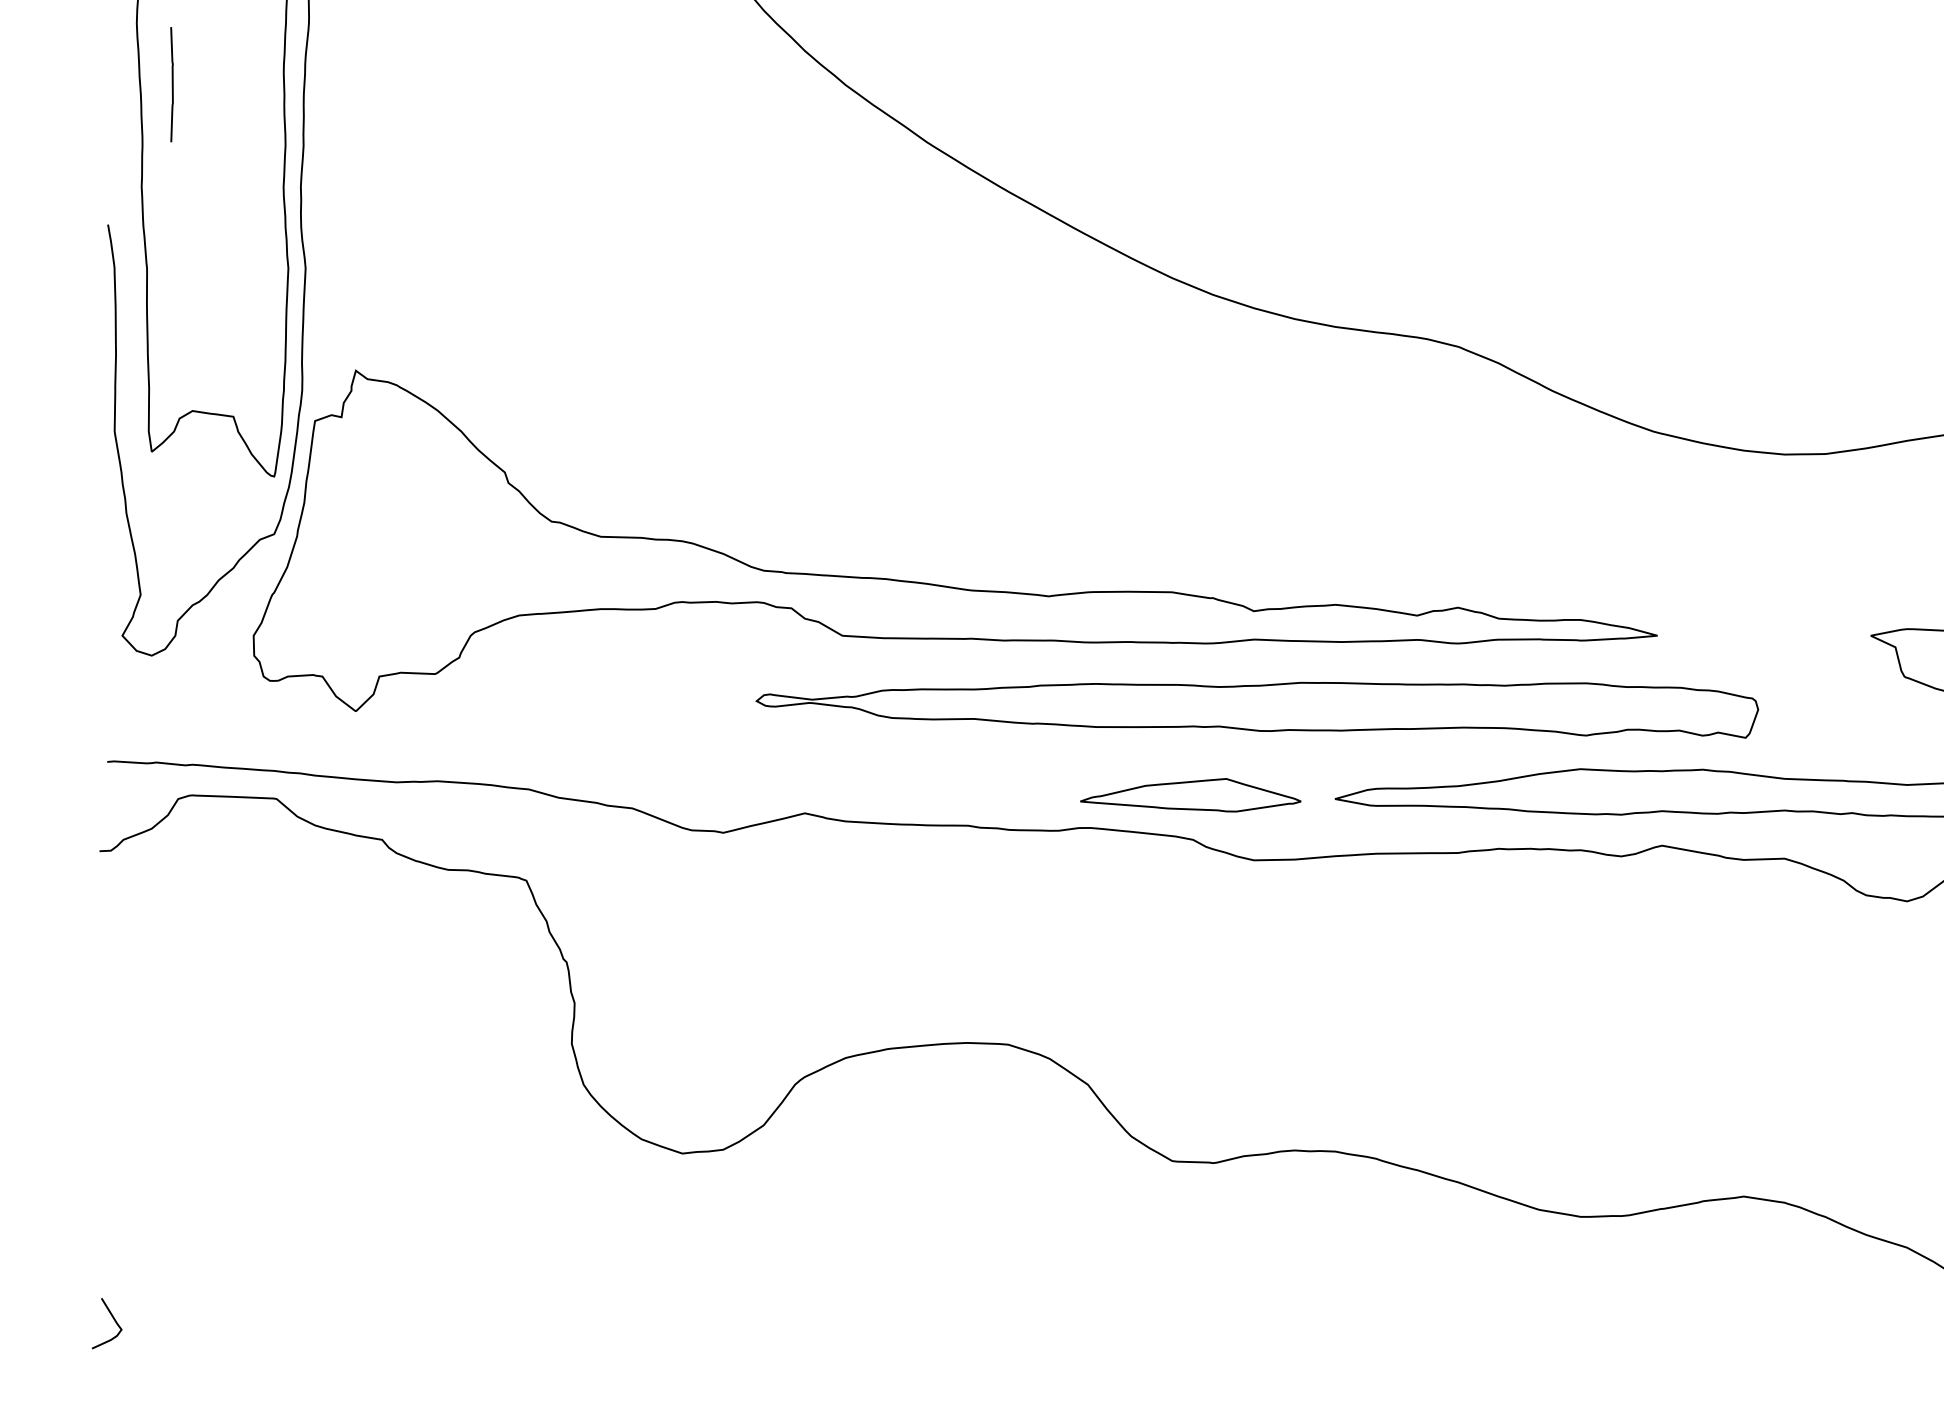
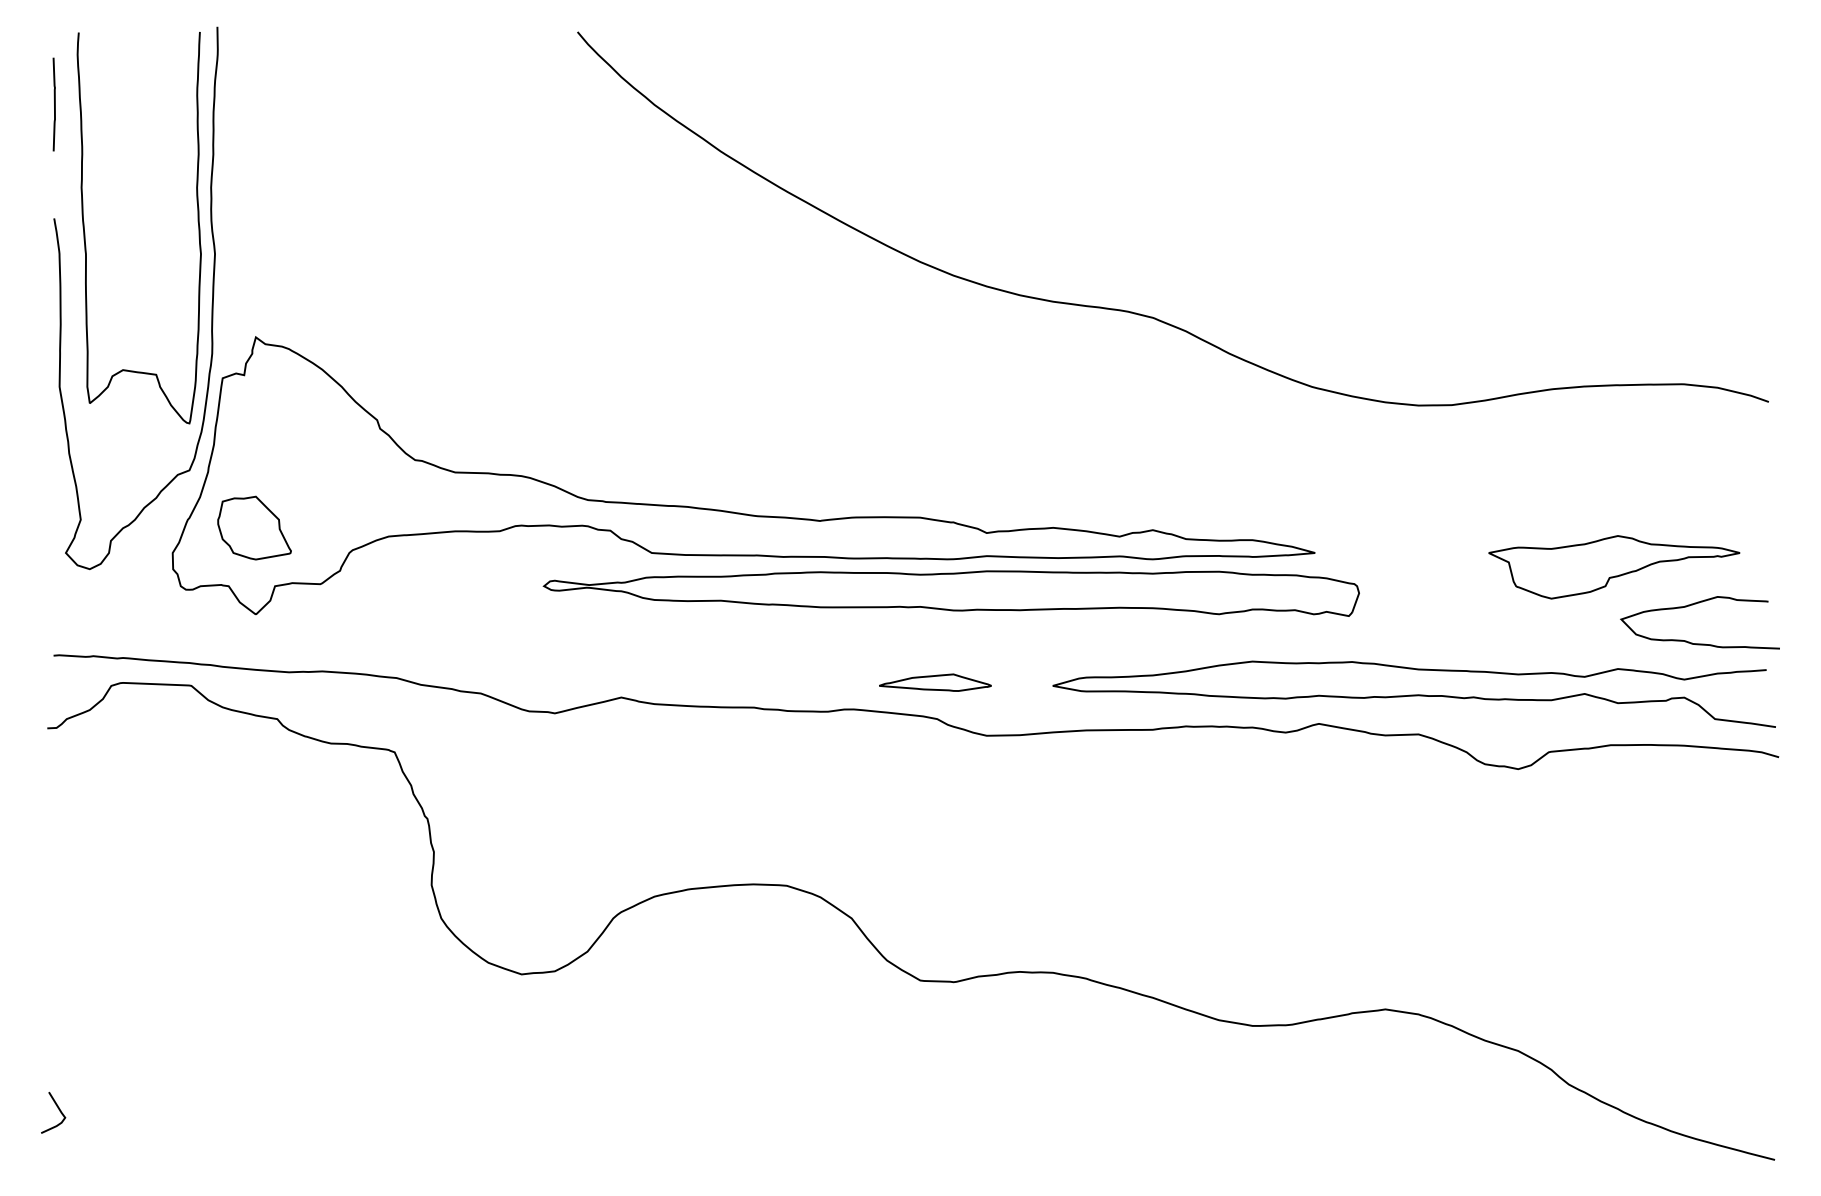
line: (172, 84) -> (54, 104), moved
part: (354, 604) -> (254, 527), added
part: (1256, 710) -> (950, 593), moved
part: (1190, 794) -> (935, 682), size x0.62

